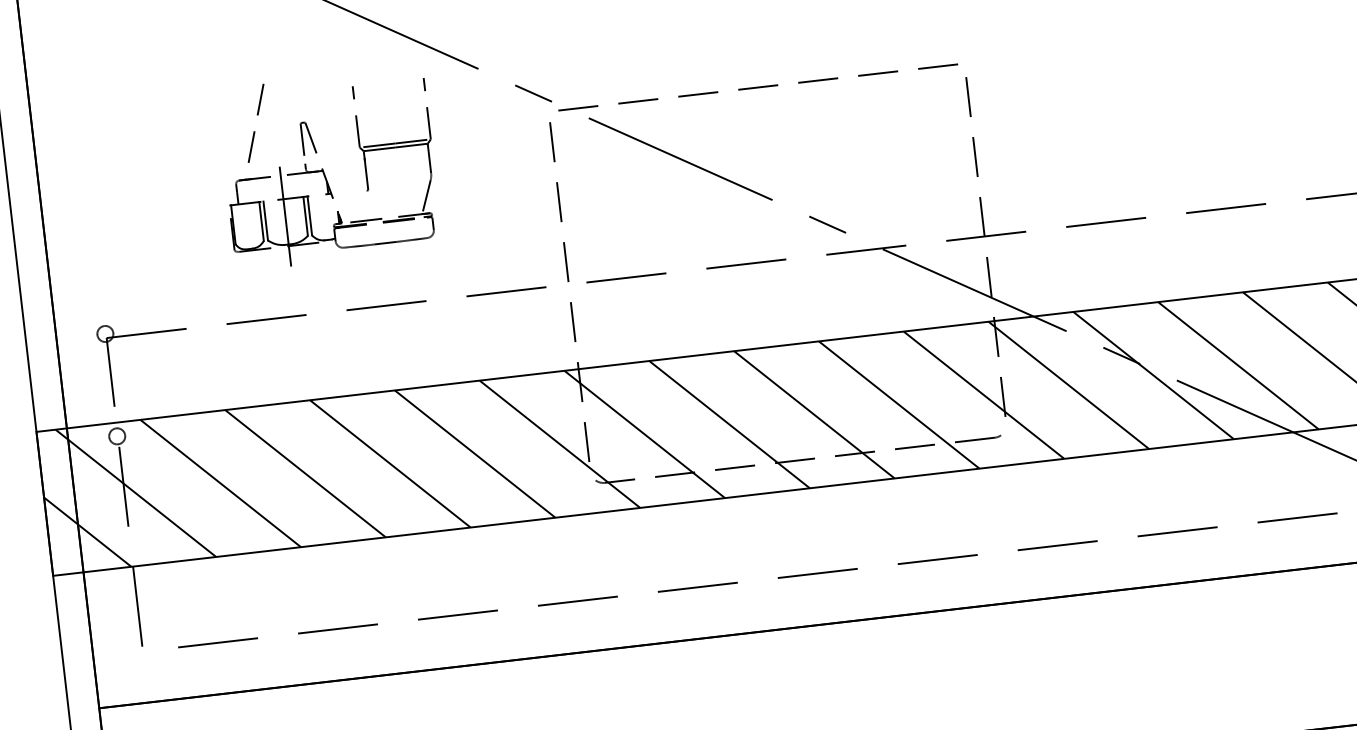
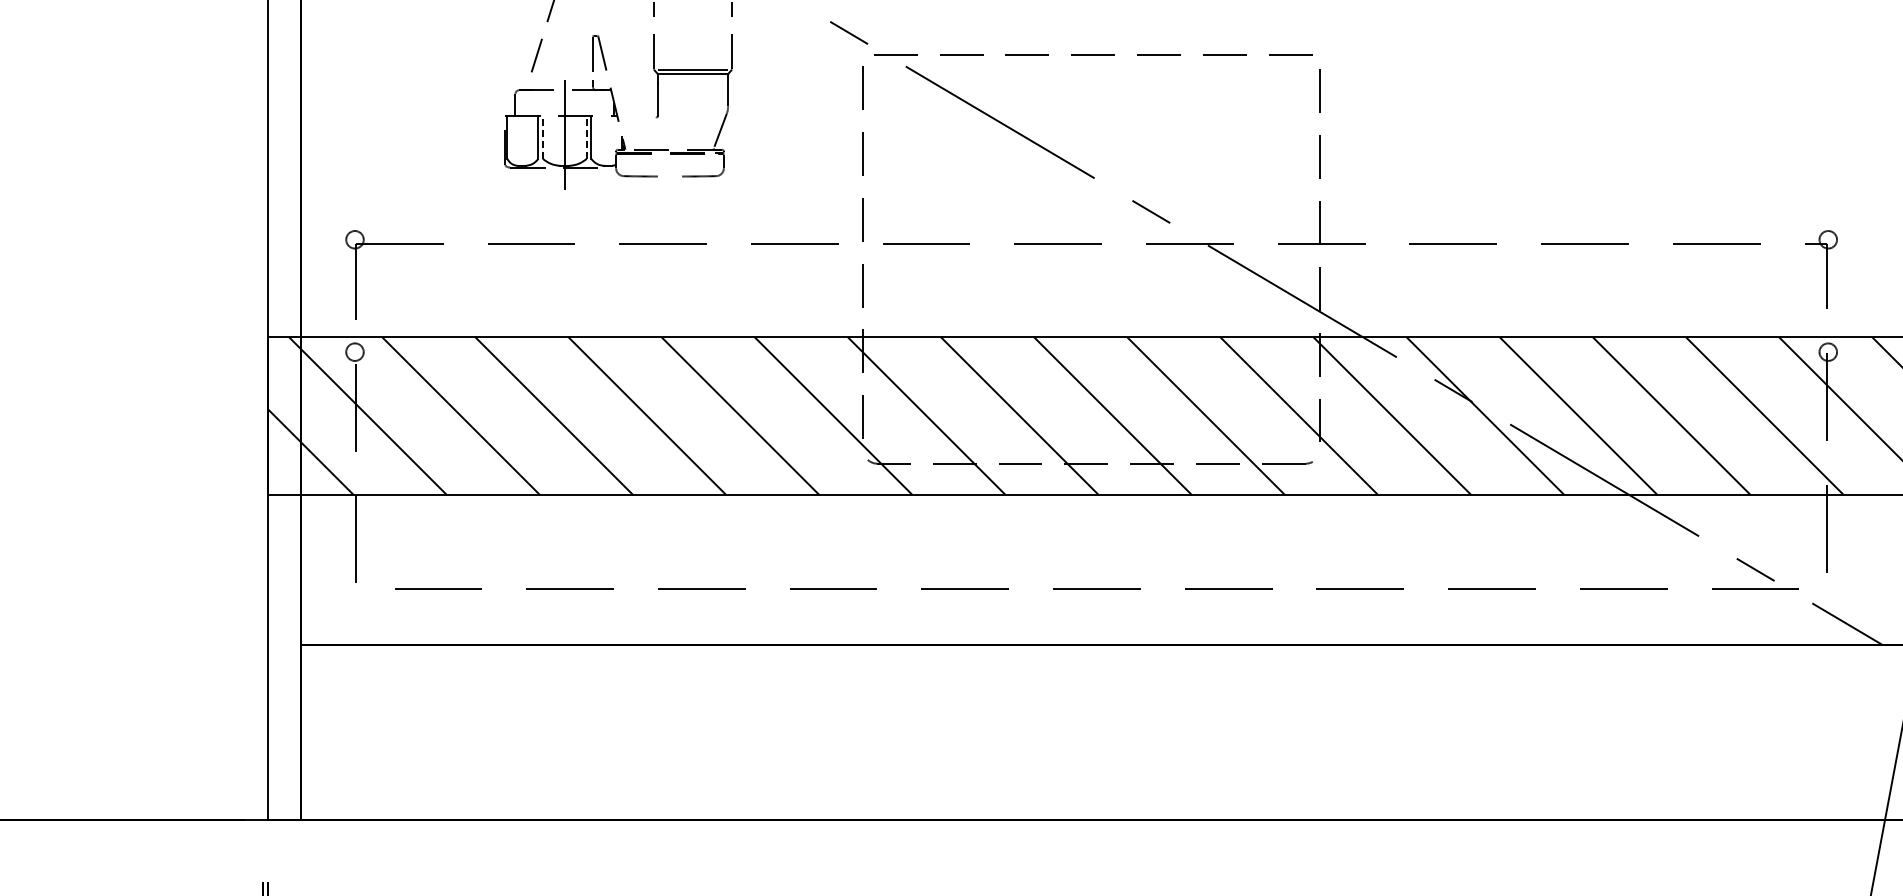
line: (305, 215) -> (586, 136), solid -> dashed
line: (265, 220) -> (542, 136), solid -> dashed
line: (385, 243) -> (669, 176), removed

